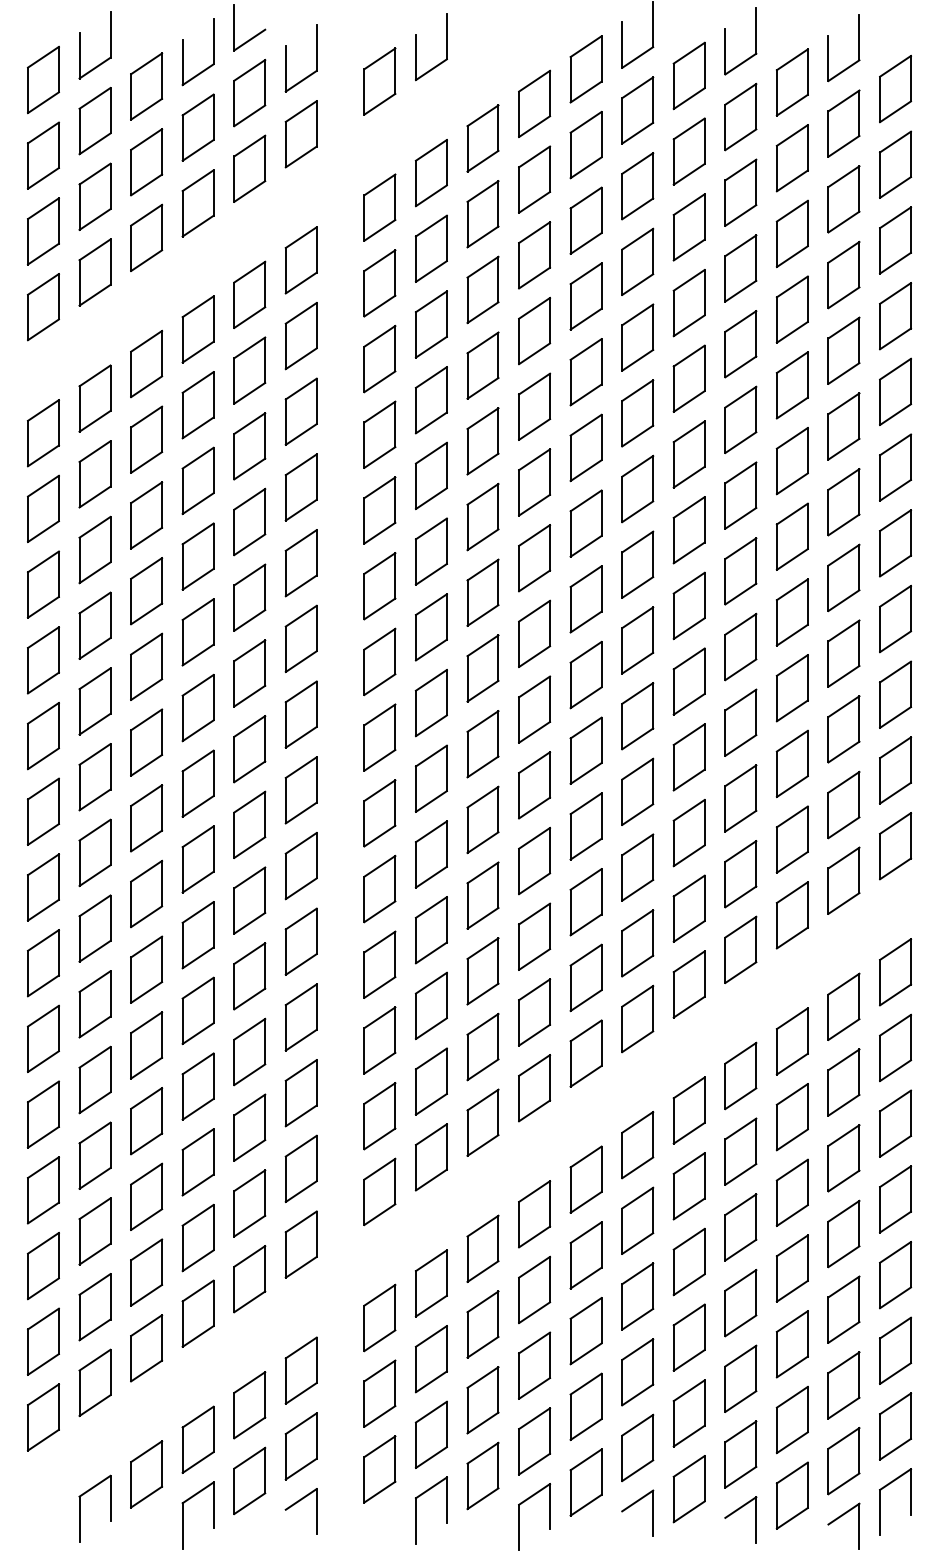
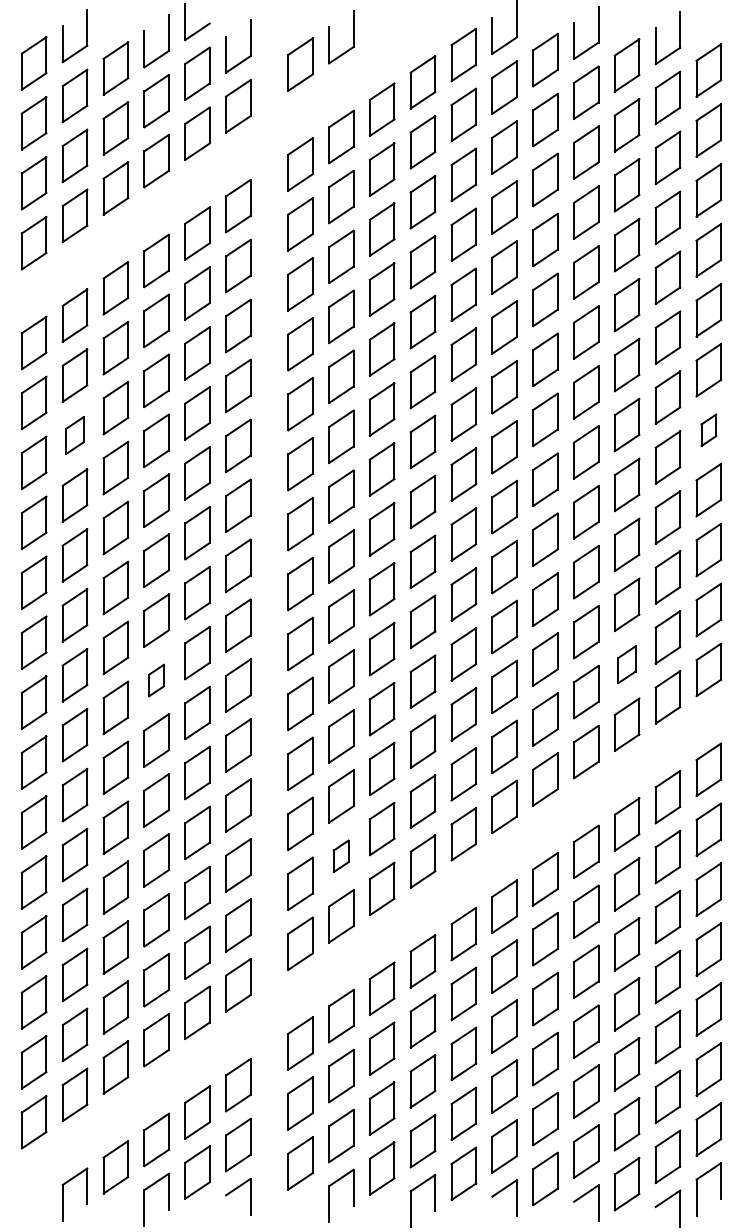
part: (895, 543) -> (708, 430), size x0.6
part: (94, 549) -> (74, 435), size x0.7
part: (791, 839) -> (626, 664), size x0.7
part: (197, 859) -> (156, 680), size x0.6
part: (430, 1081) -> (340, 856), size x0.6

